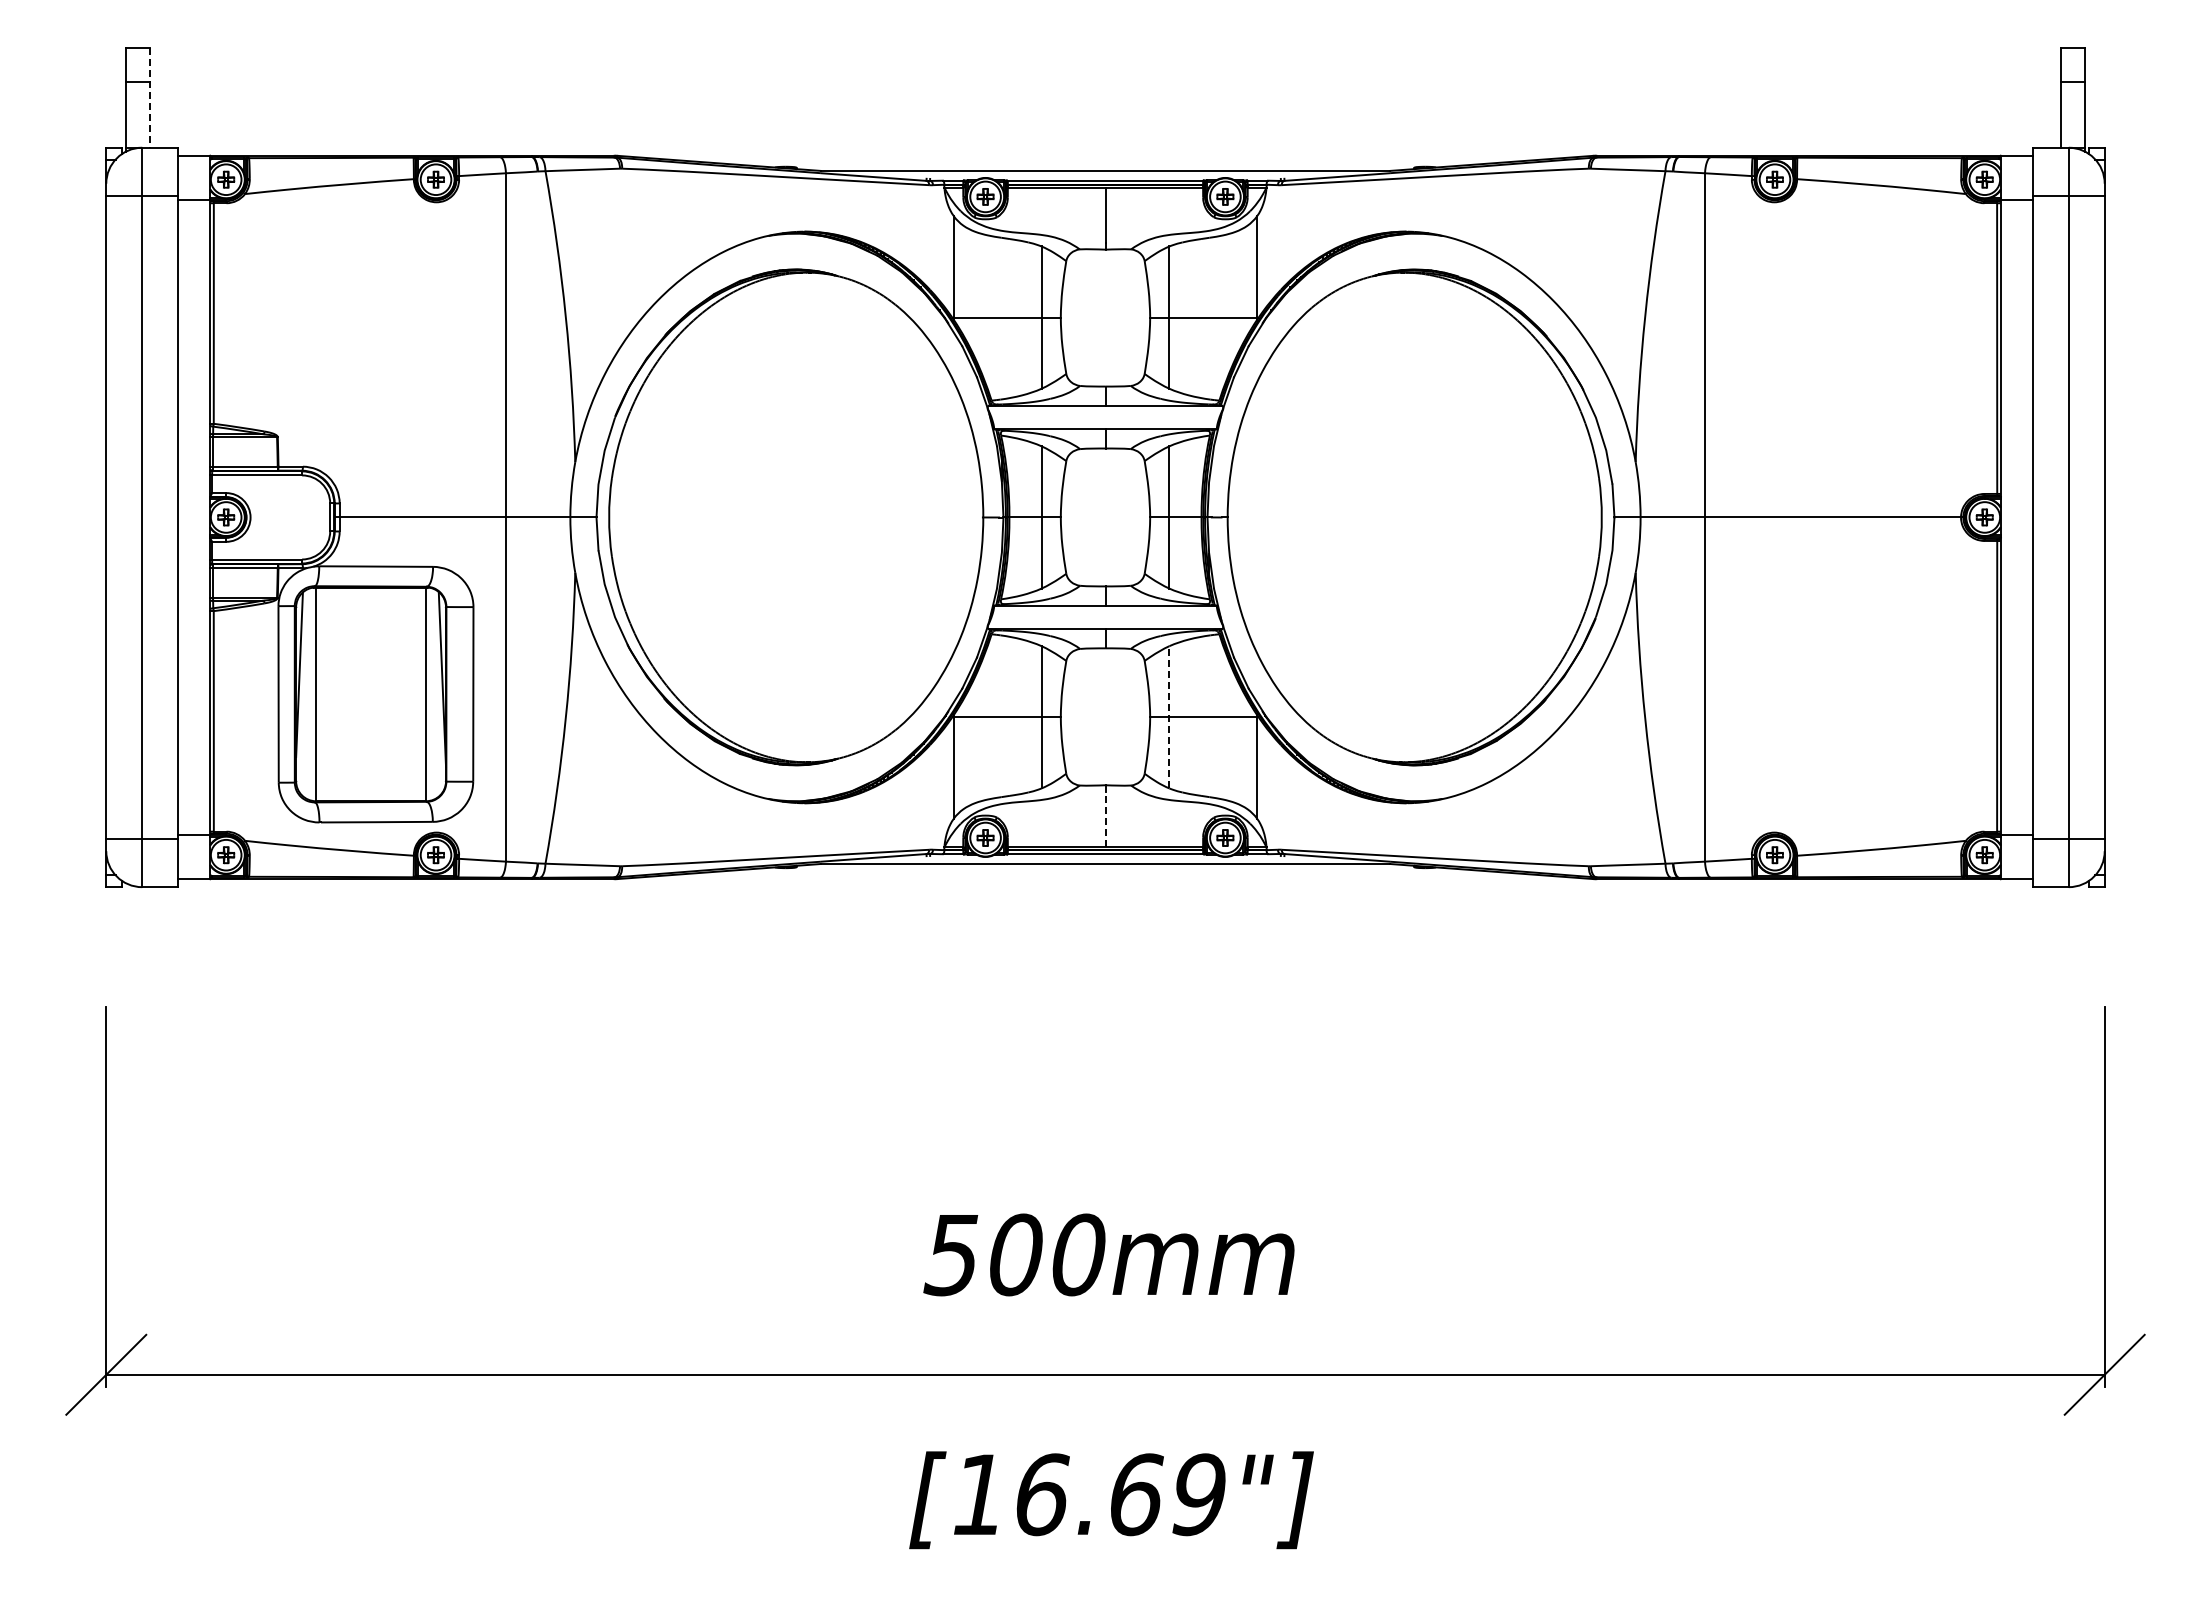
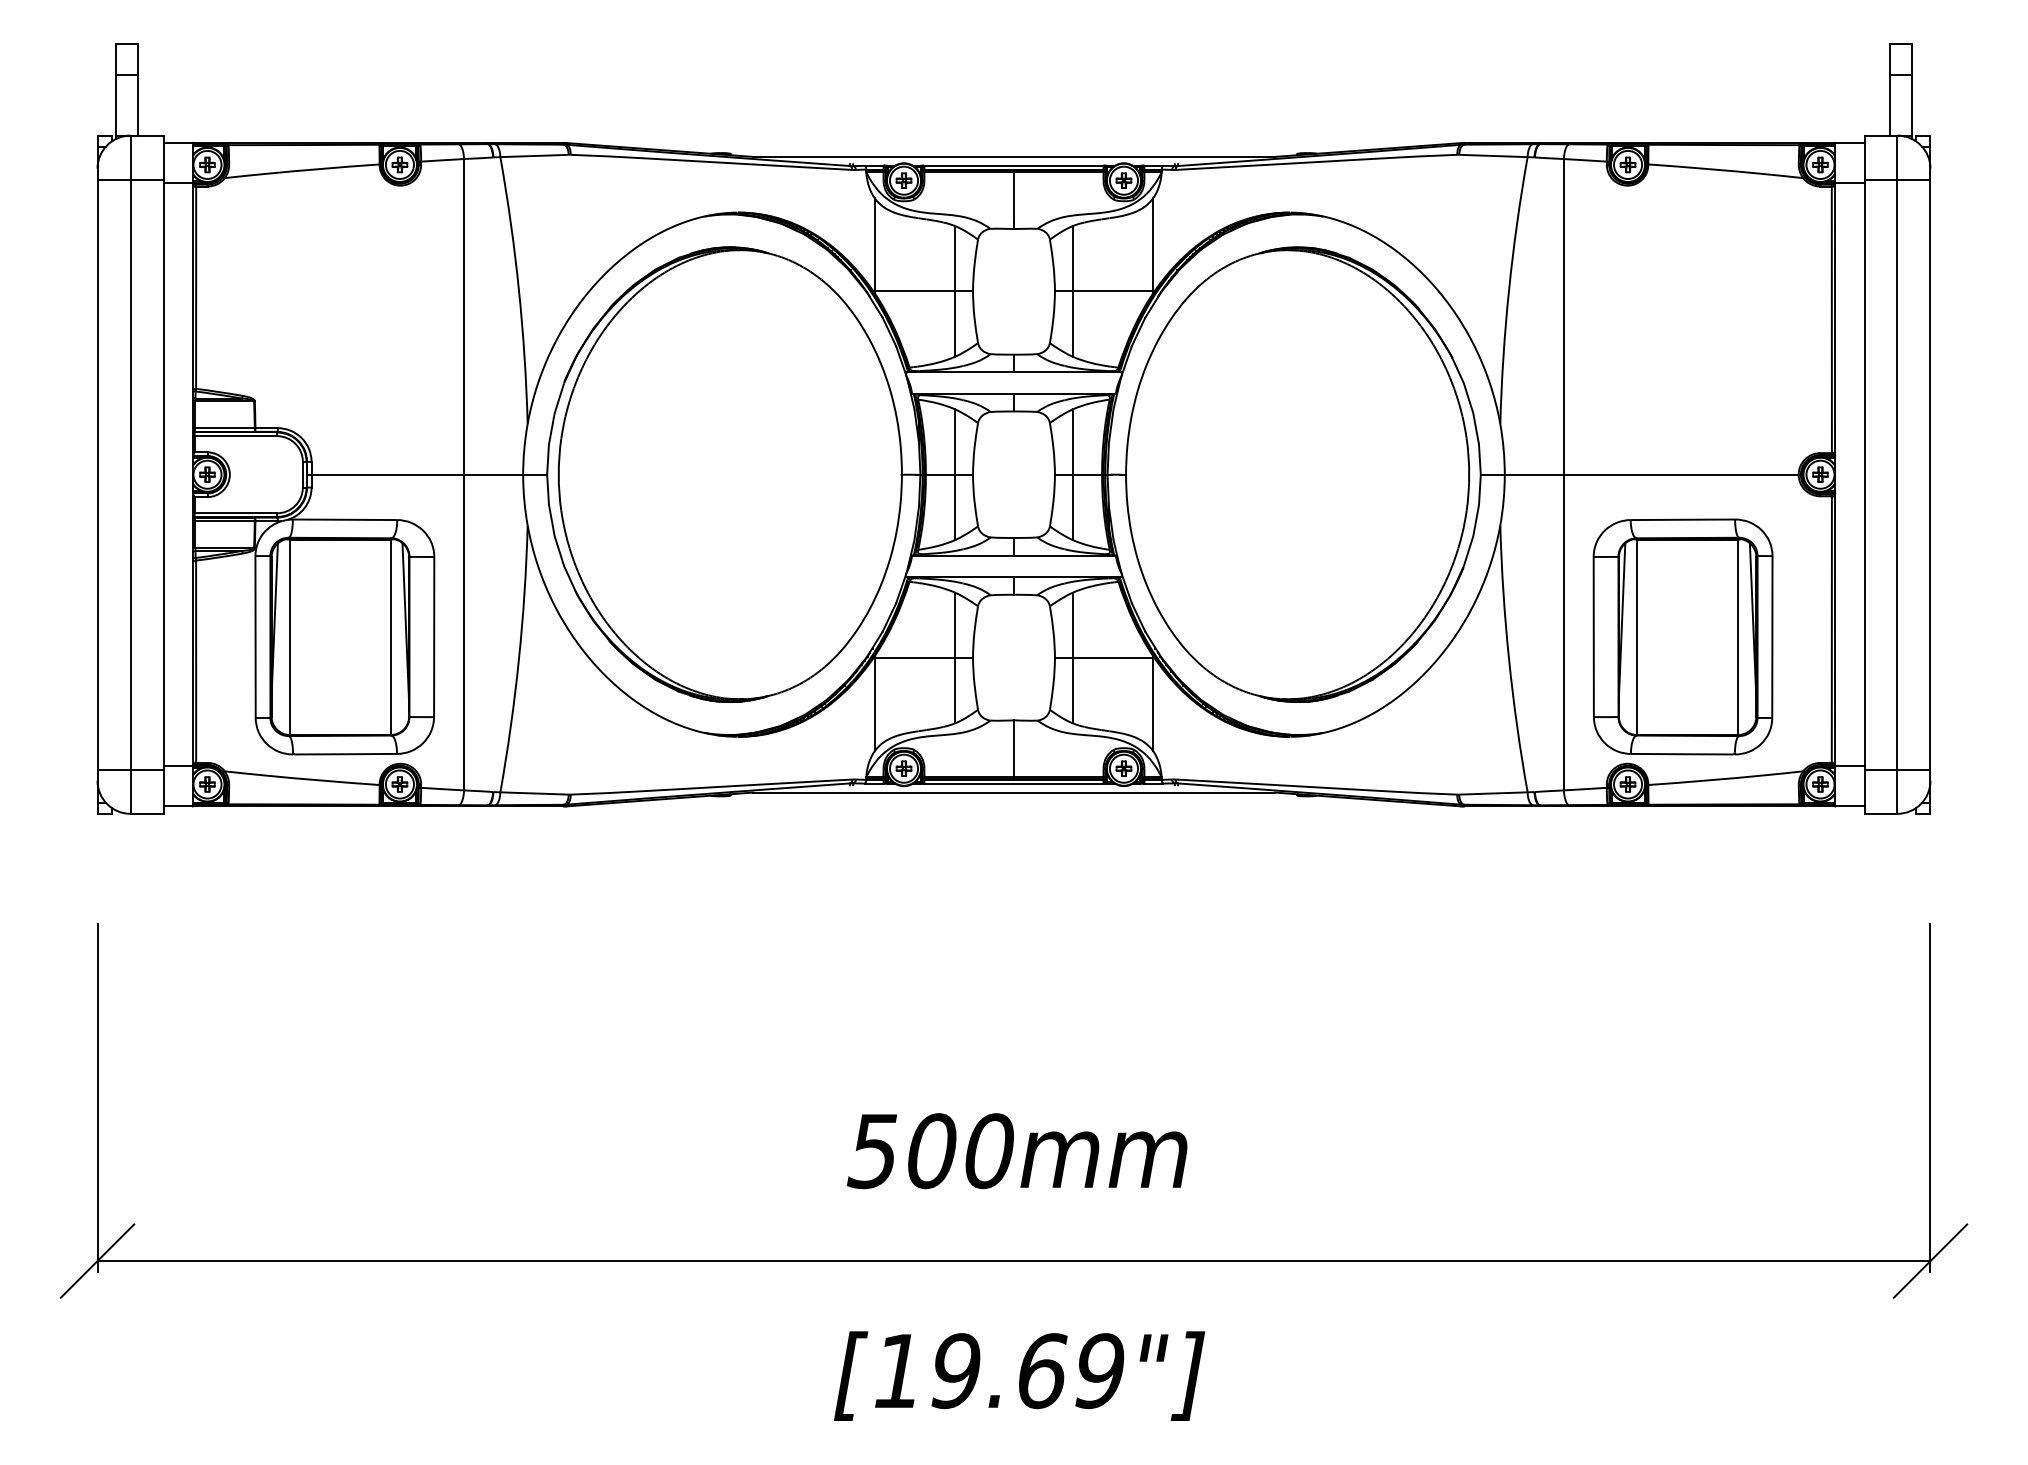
line: (150, 97) -> (138, 89), dashed -> solid
part: (1834, 694) -> (1682, 637), added
line: (1169, 716) -> (1072, 657), dashed -> solid
line: (1105, 819) -> (1014, 751), dashed -> solid
text: (1042, 1494) -> (956, 1370), [16.69"] -> [19.69"]

